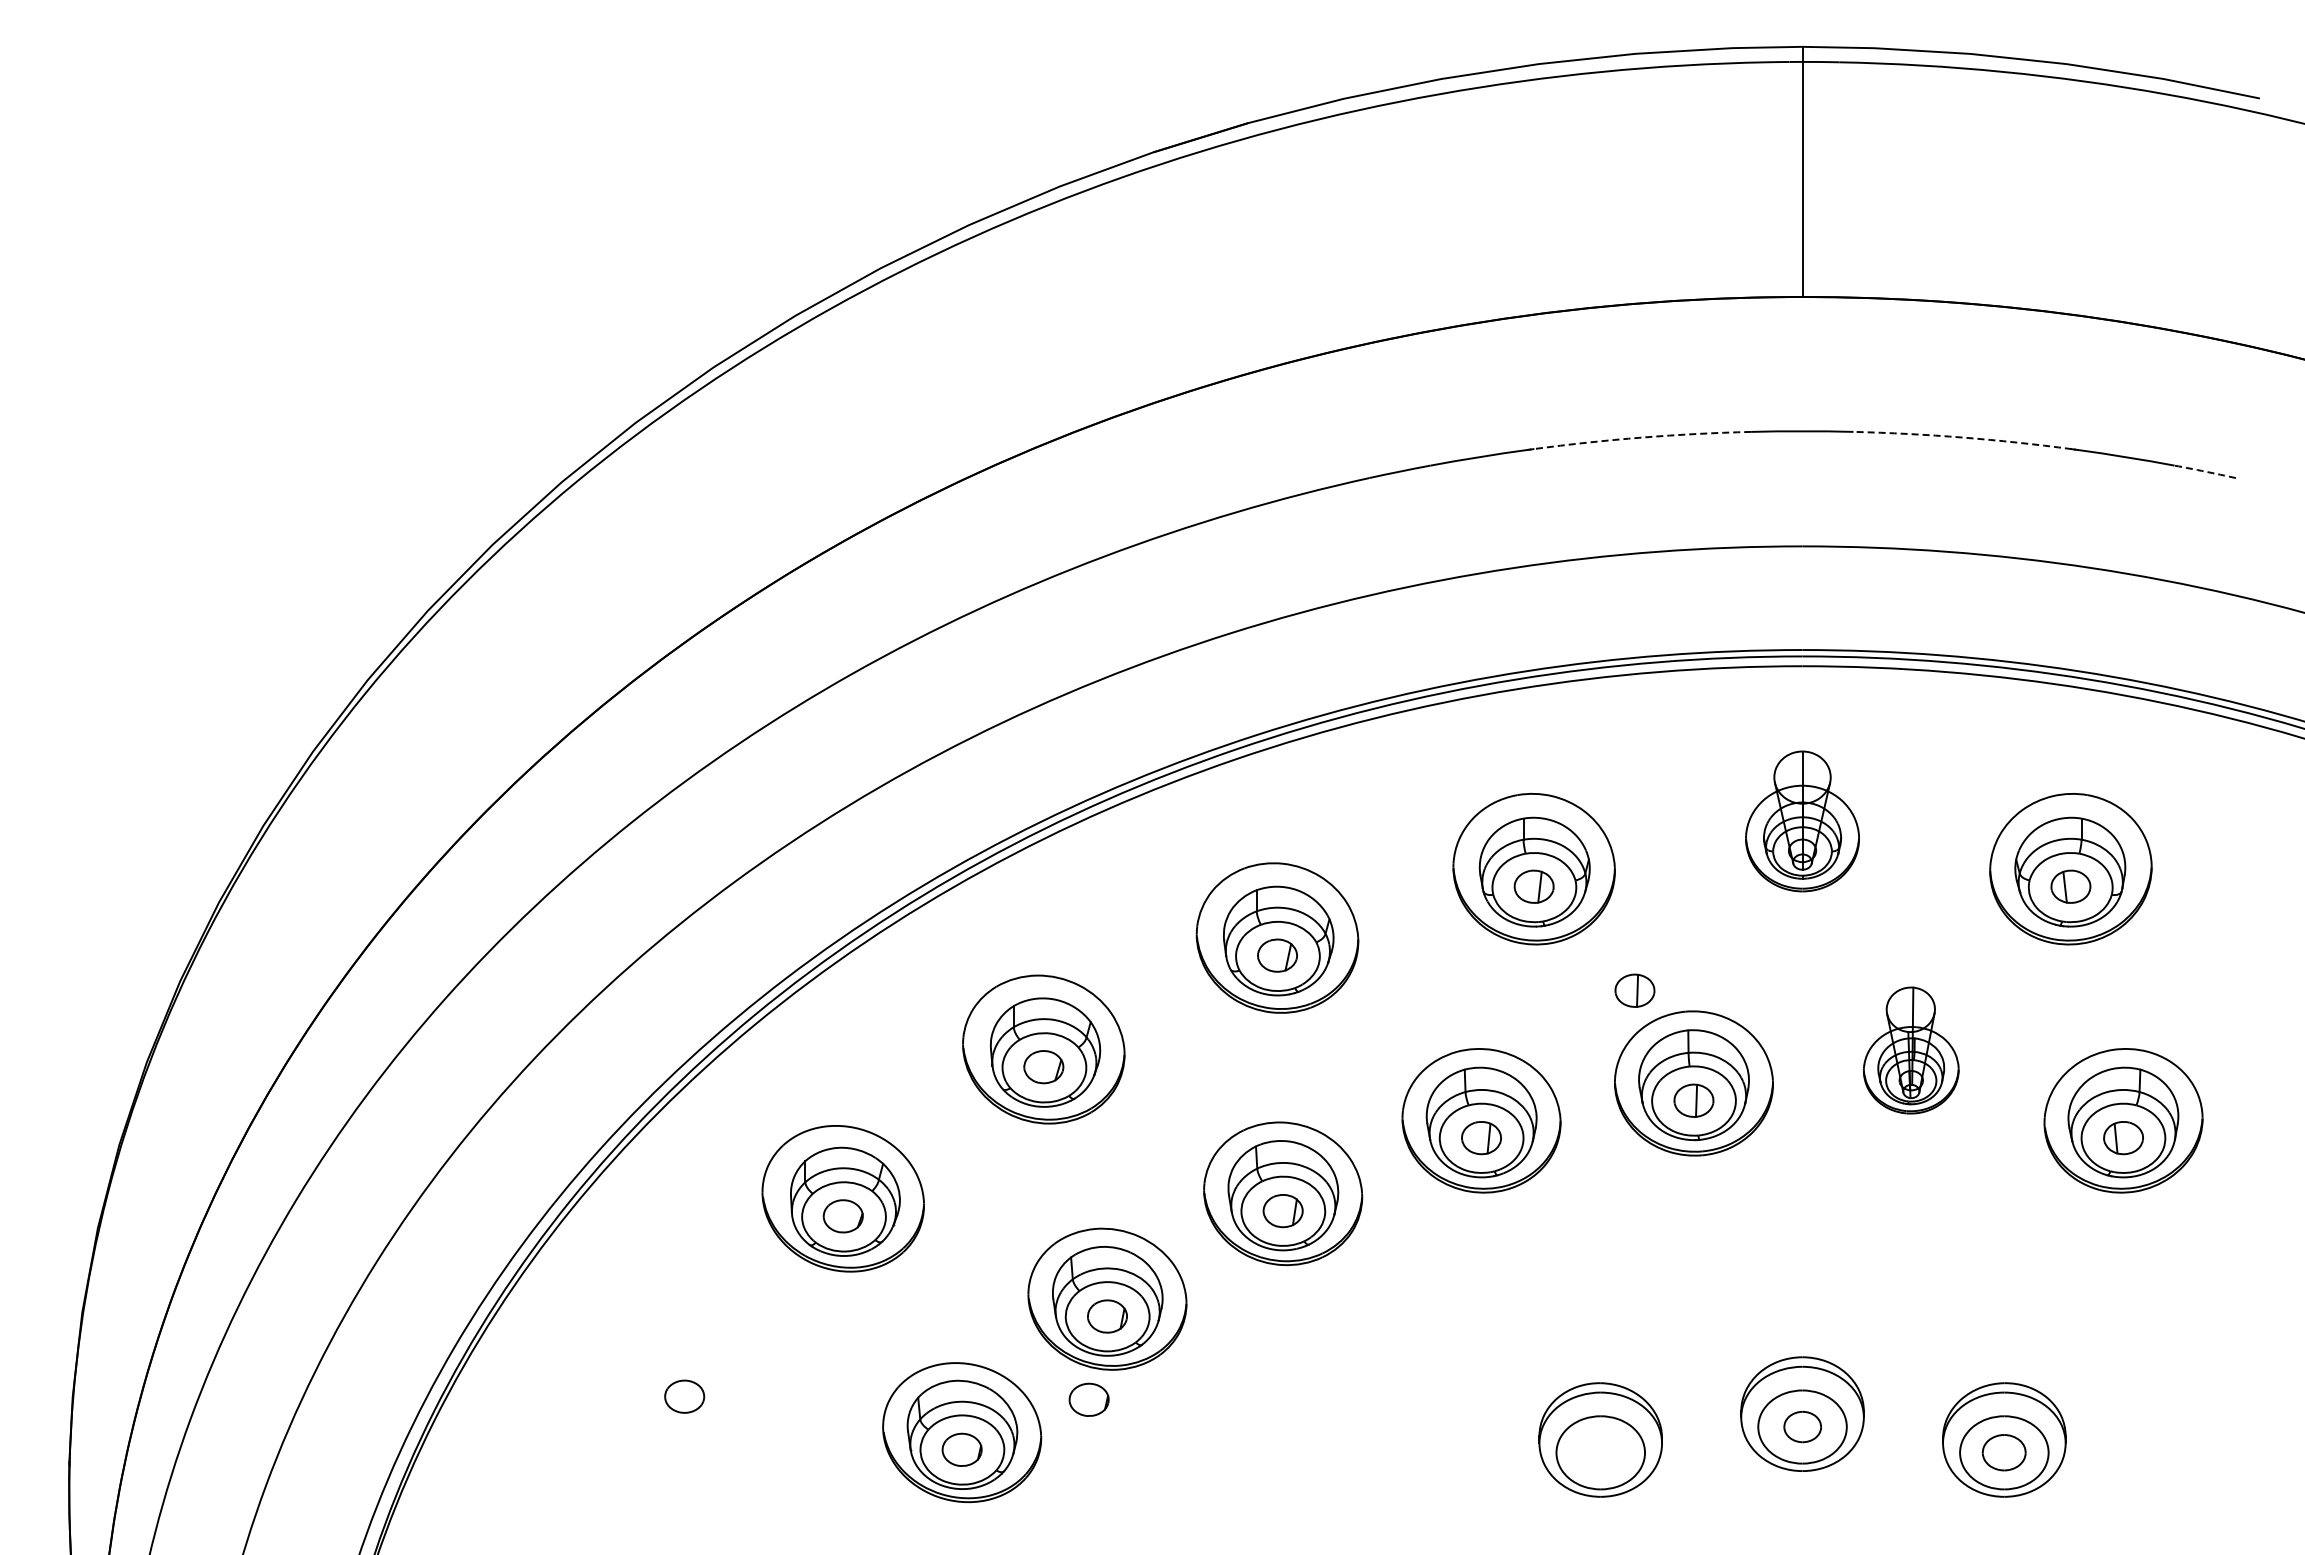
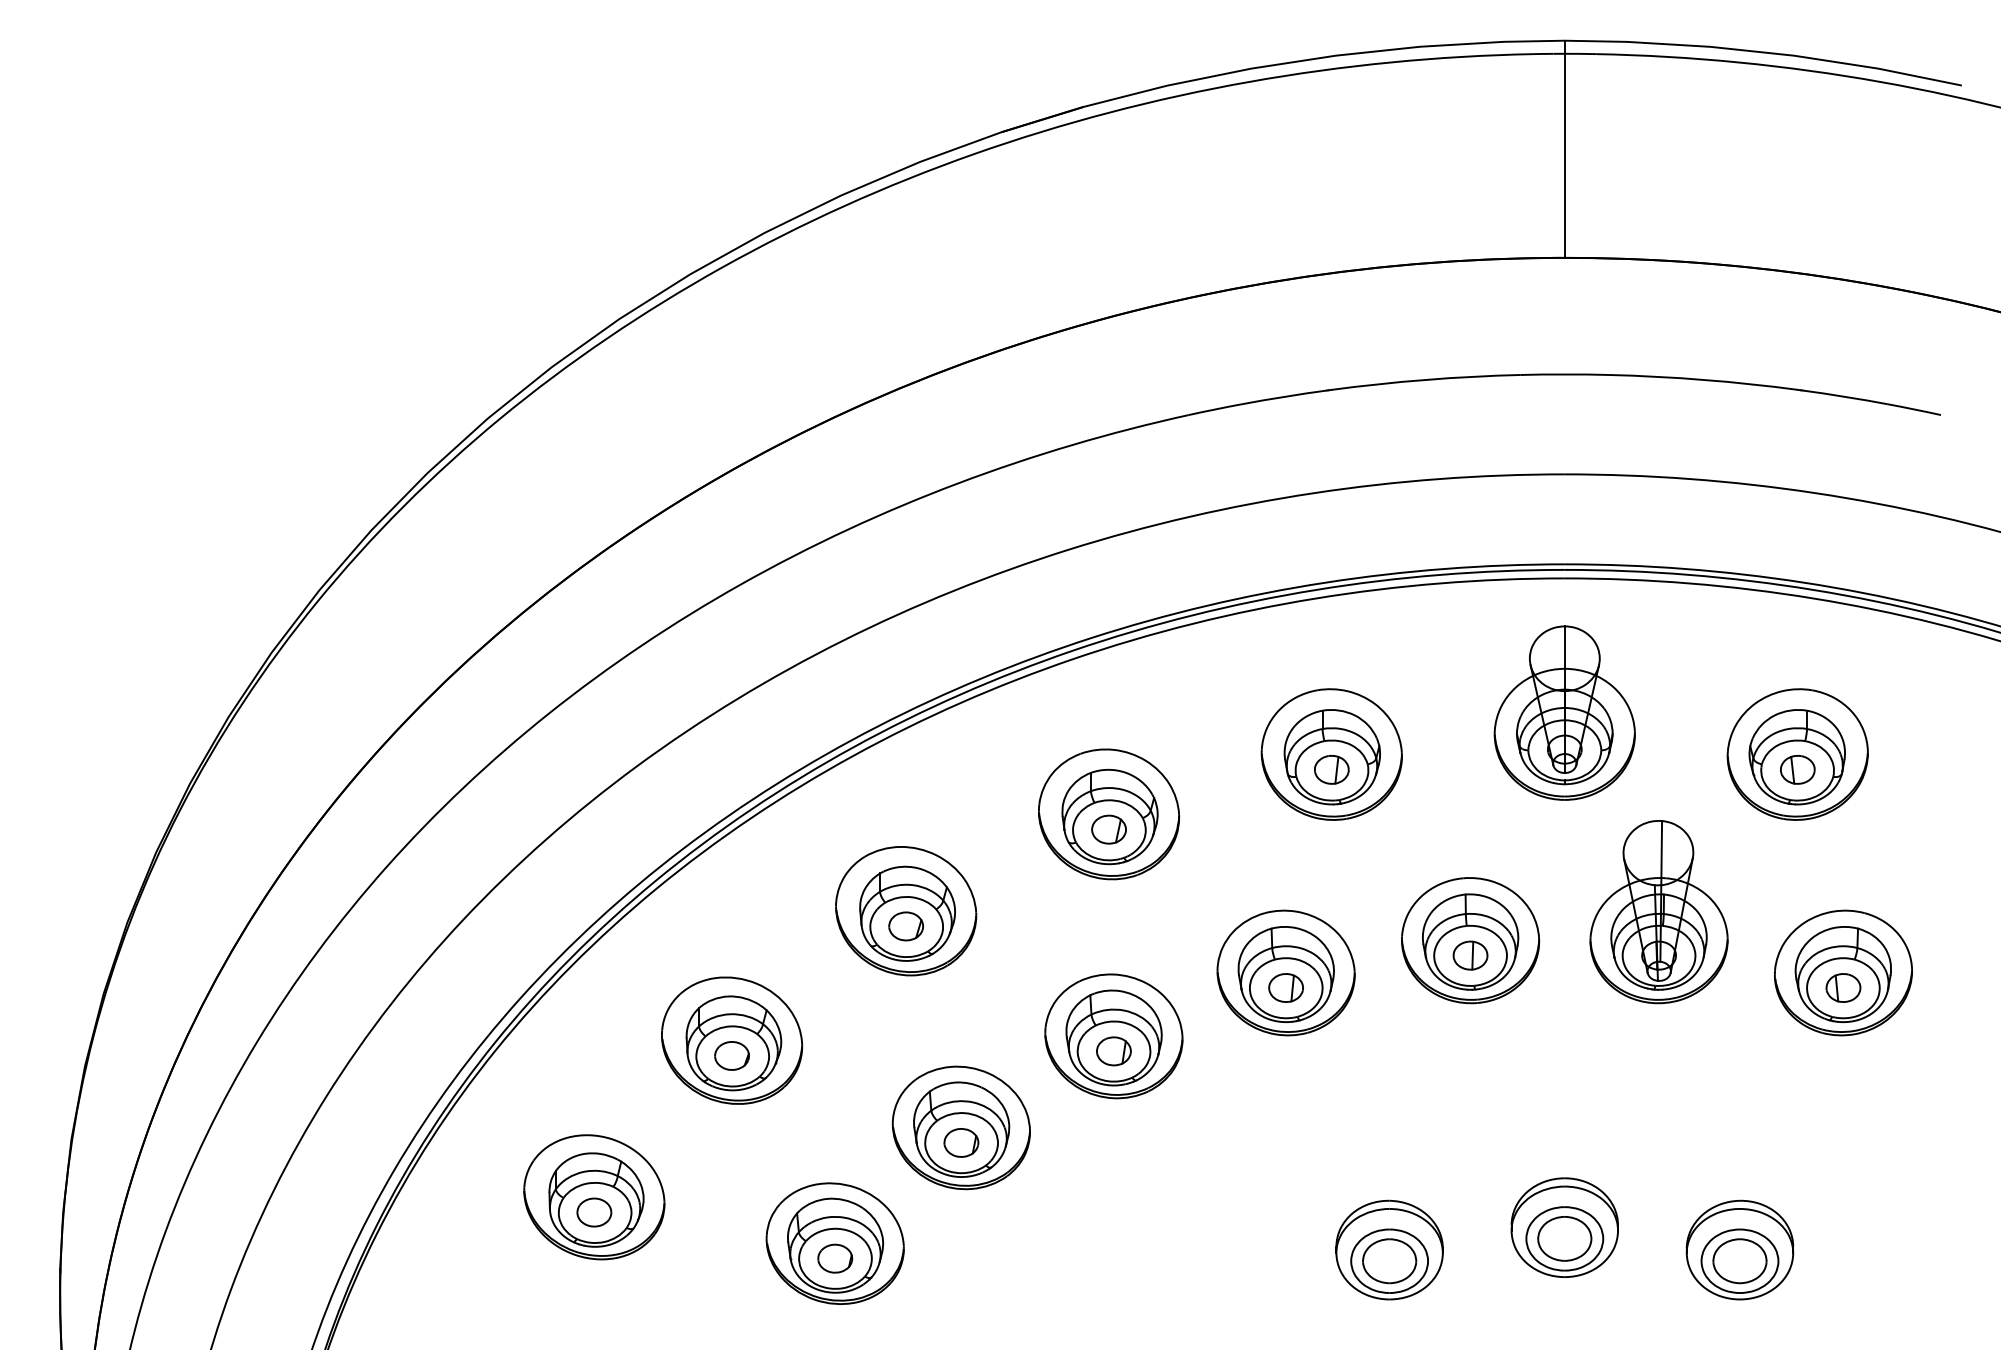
arc: (1642, 437) -> (1425, 379), dashed -> solid
arc: (1962, 437) -> (1703, 379), dashed -> solid
arc: (2205, 471) -> (1914, 409), dashed -> solid
part: (1802, 821) -> (1564, 713), size x1.43
part: (1634, 990) -> (1418, 859), removed
part: (1911, 1050) -> (1659, 911), size x1.67
part: (684, 1378) -> (594, 1196), added
part: (1088, 1399) -> (944, 1214), removed
part: (1802, 1426) -> (1564, 1238), size x1.67
part: (1600, 1452) -> (1389, 1260), added
part: (2003, 1452) -> (1739, 1260), size x1.43

